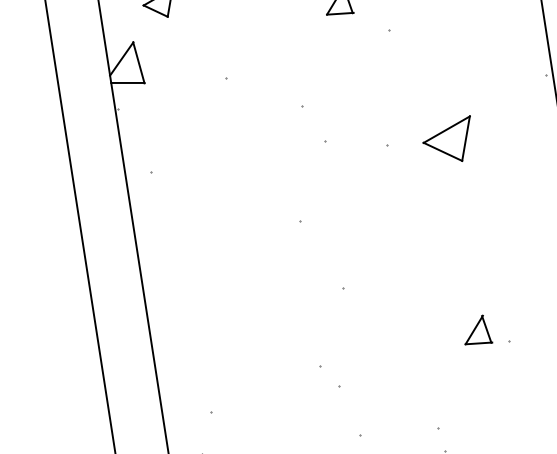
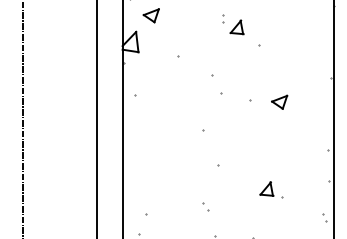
part: (448, 139) -> (279, 101), size x0.62
part: (486, 330) -> (271, 189), moved
part: (330, 377) -> (205, 206), size x0.62

